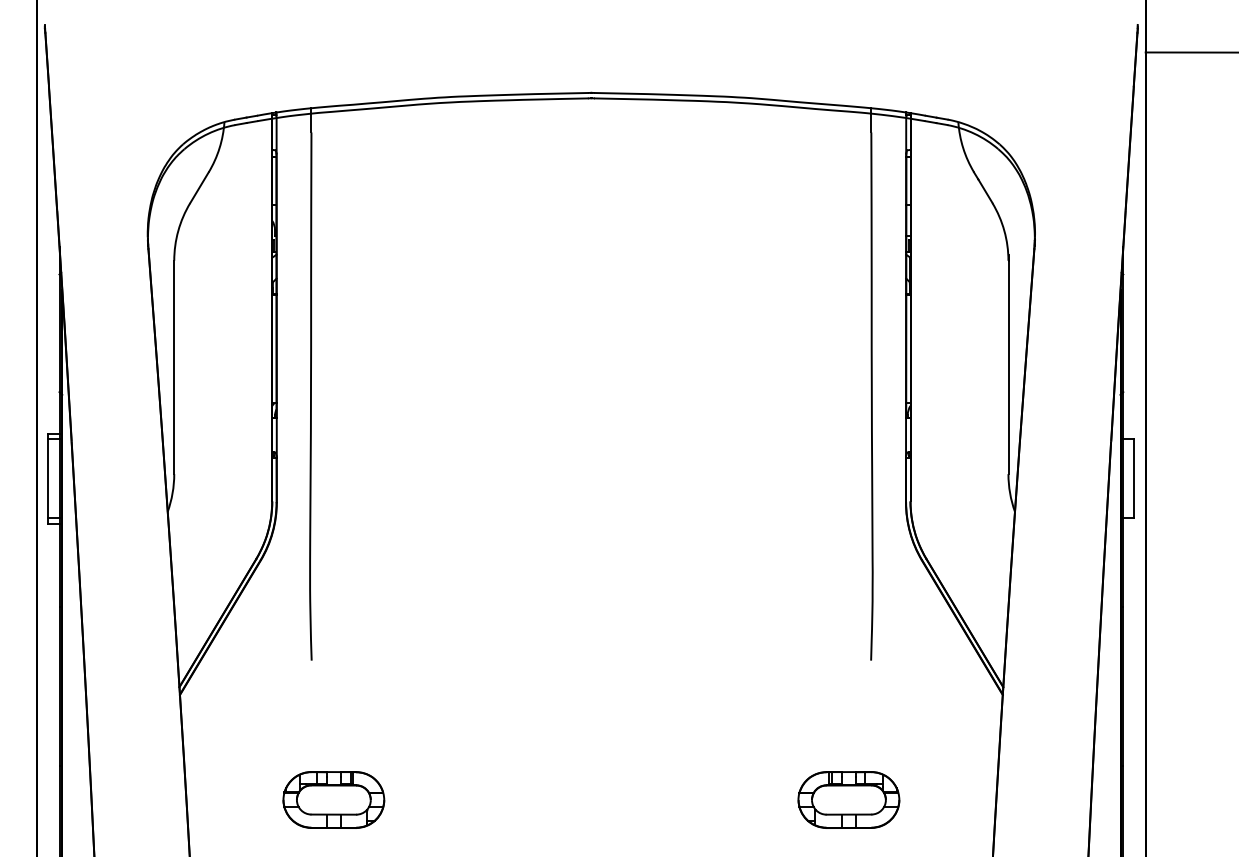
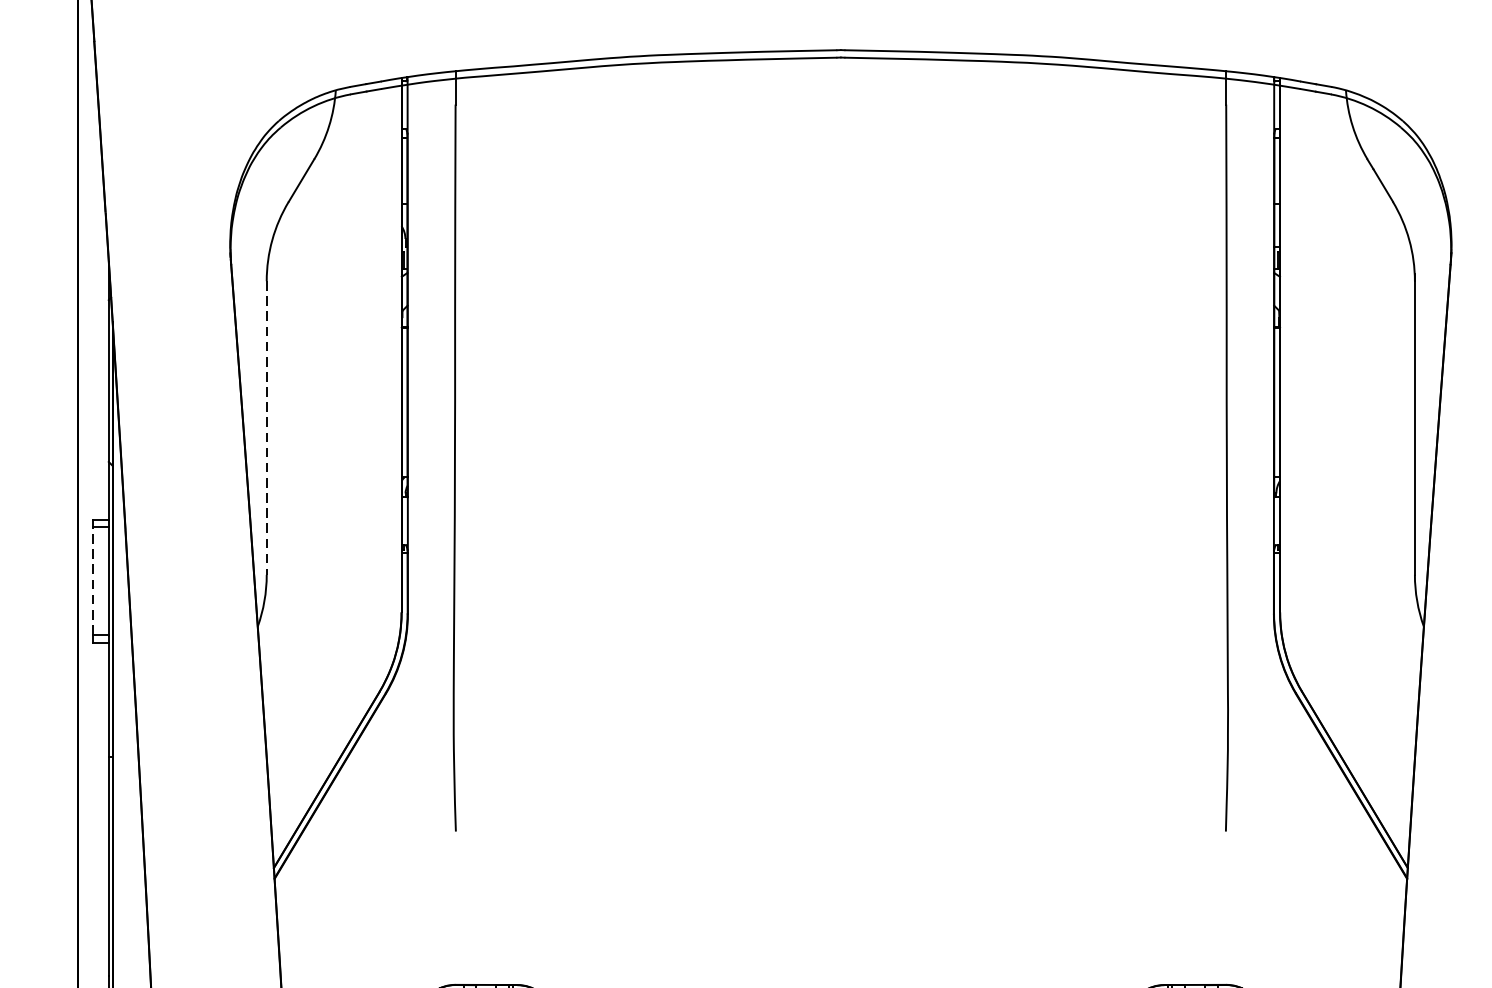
line: (174, 367) -> (267, 428), solid -> dashed
line: (48, 477) -> (93, 579), solid -> dashed

